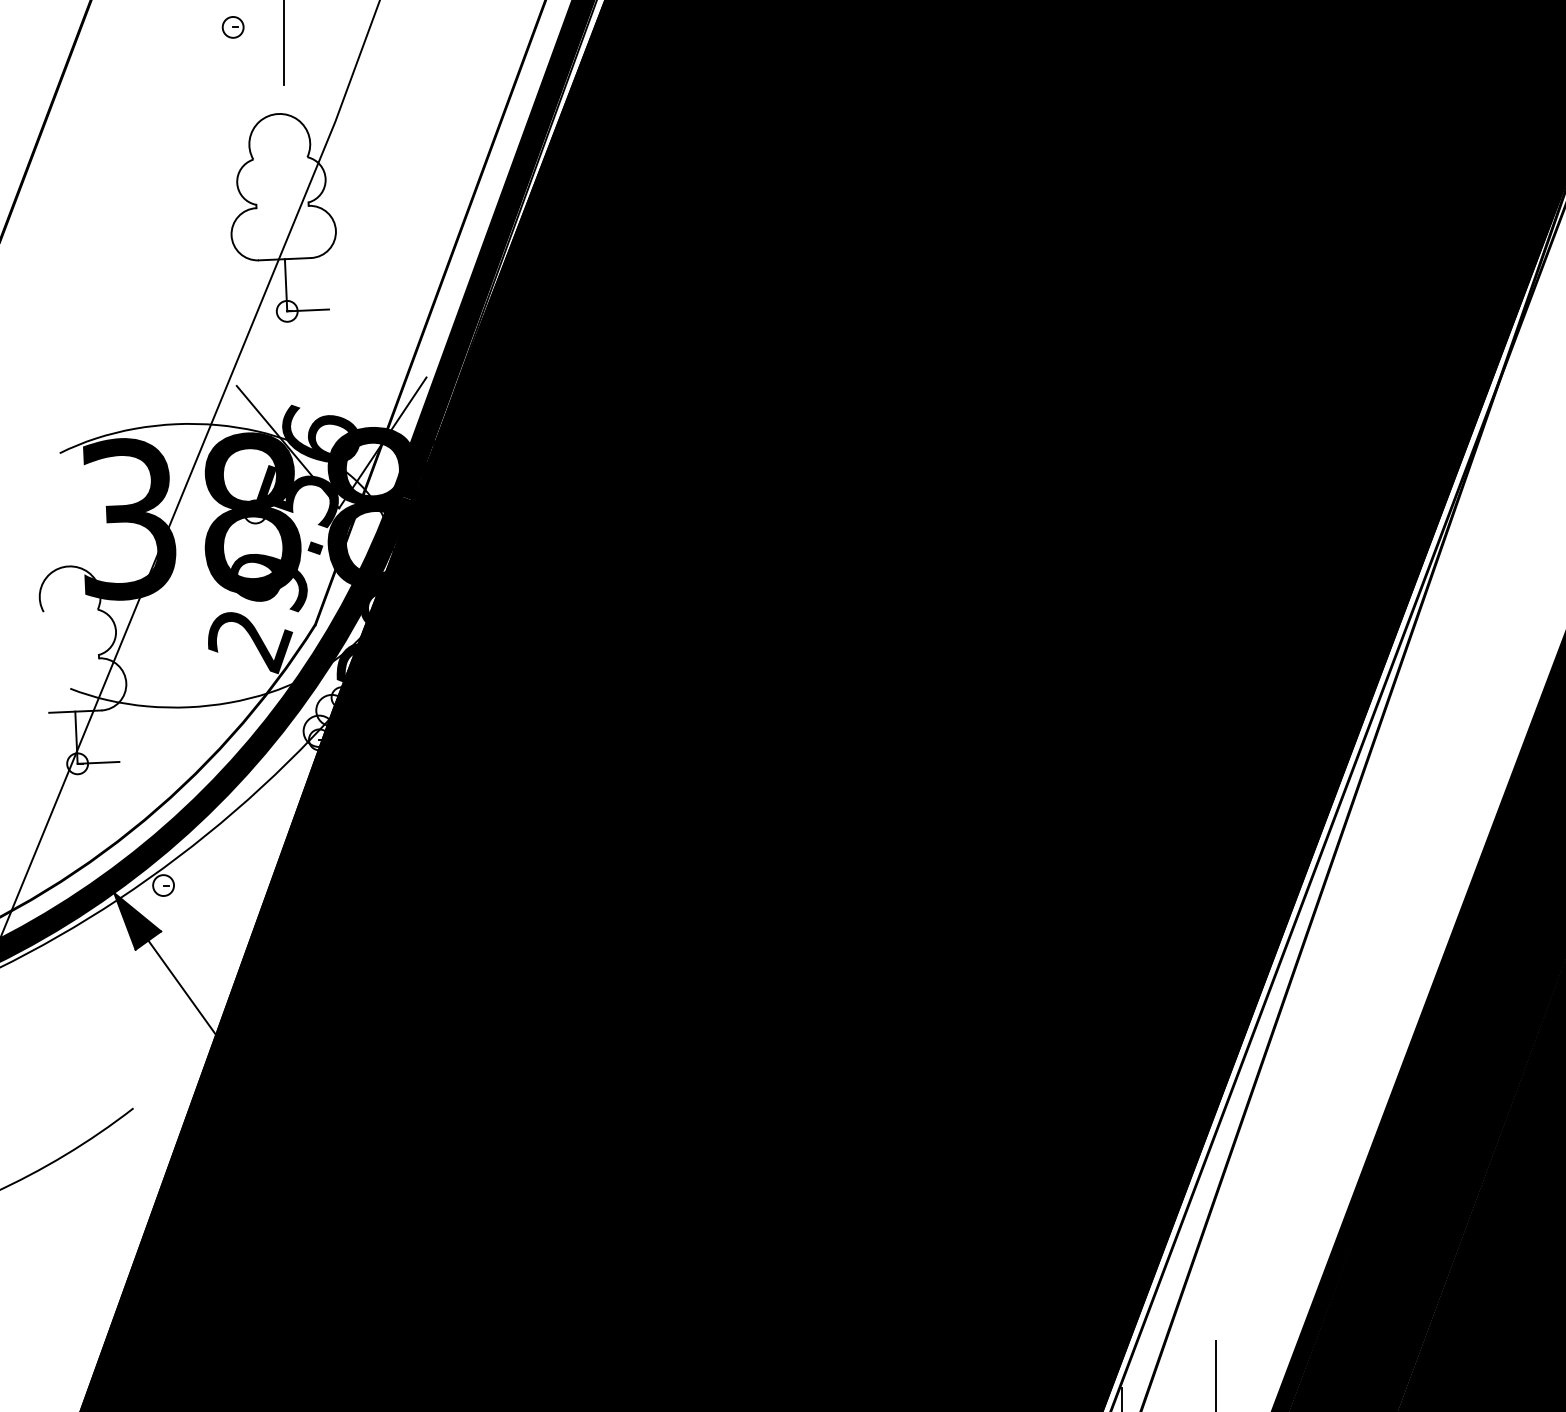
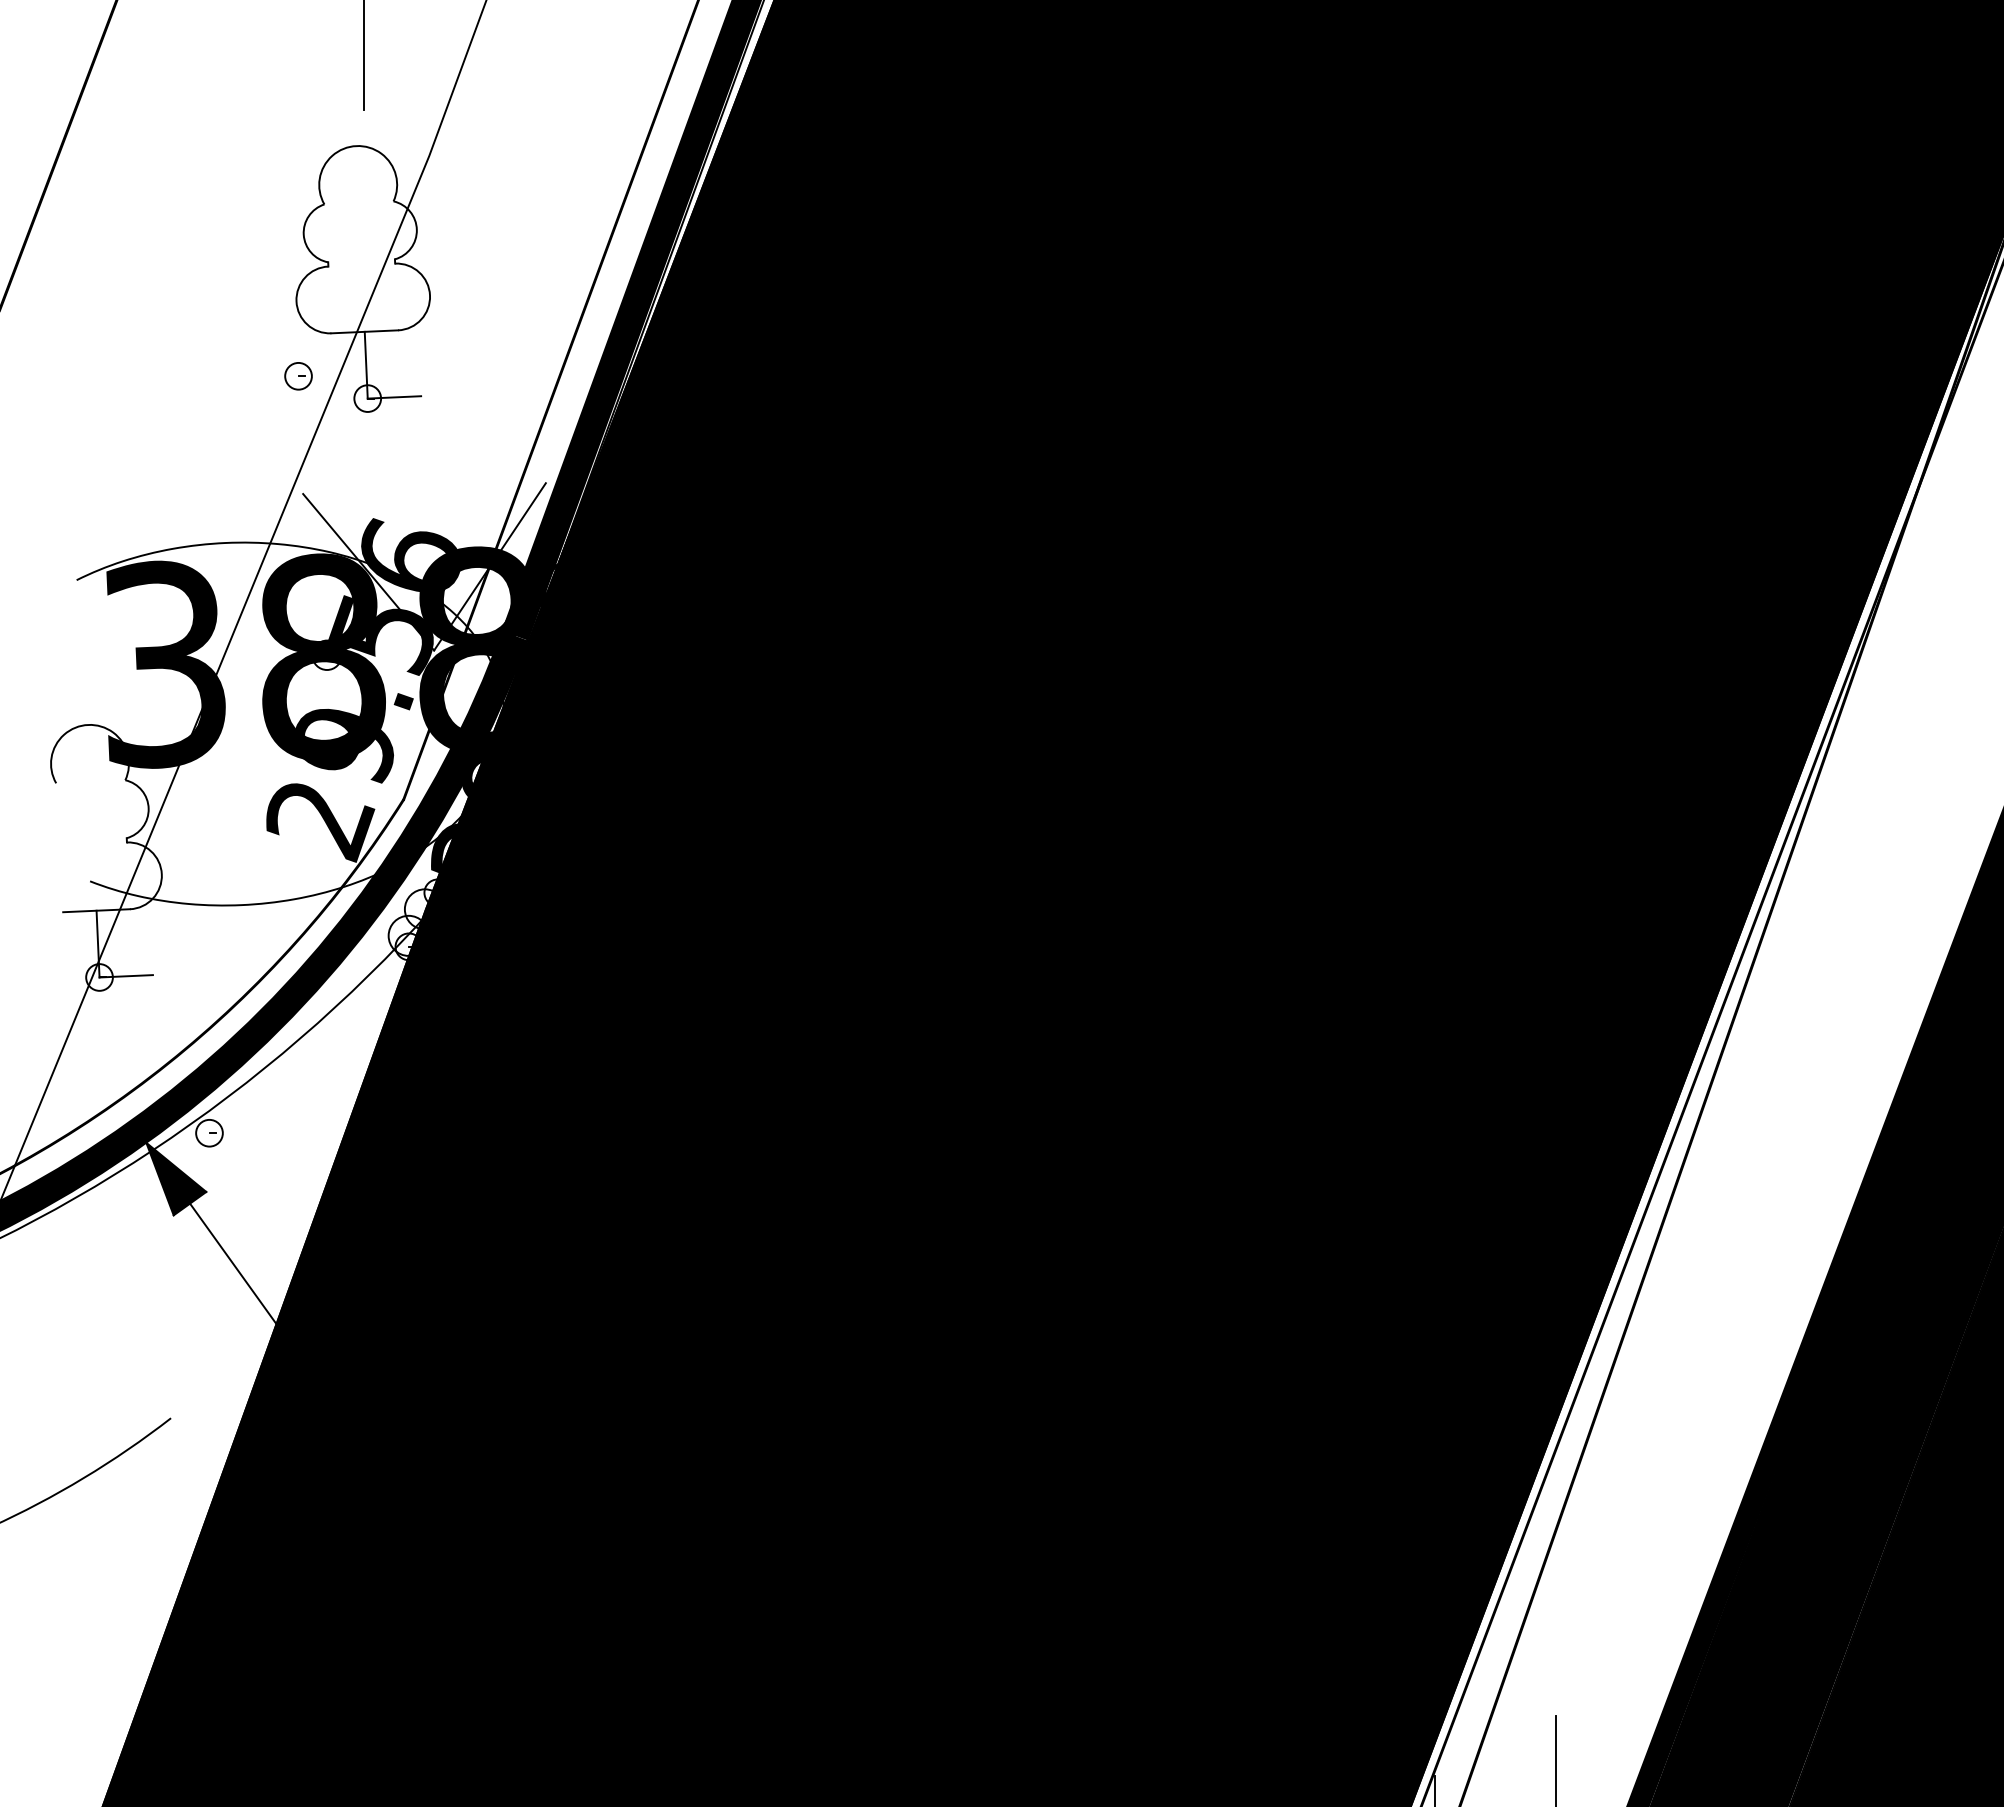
part: (233, 27) -> (298, 376), moved

